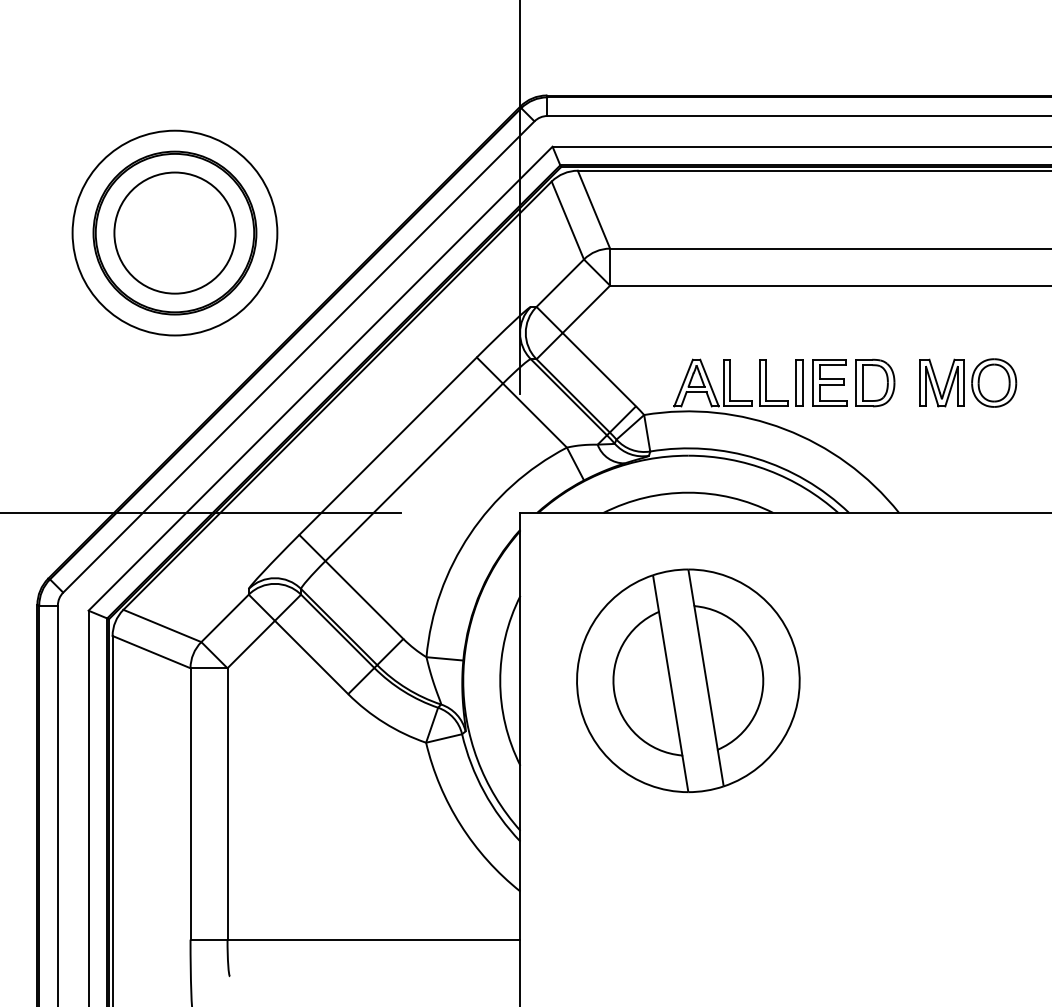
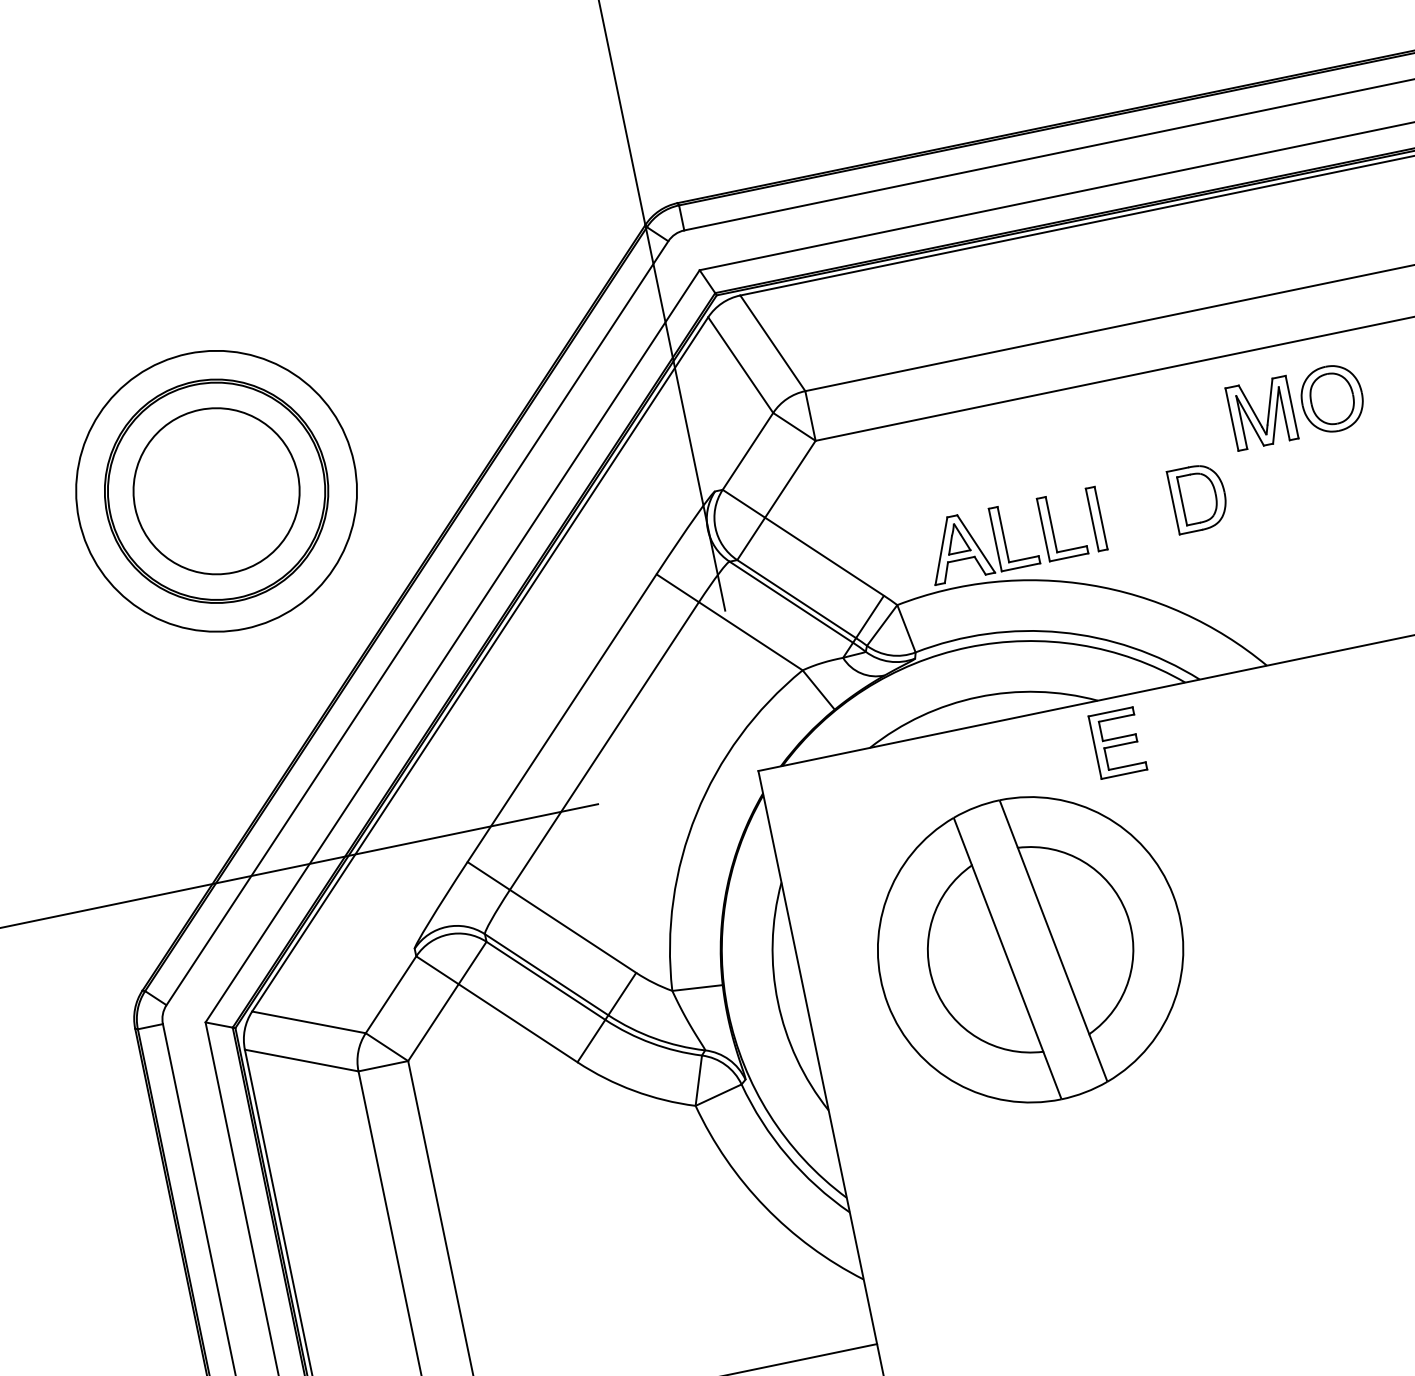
part: (829, 382) -> (1116, 742), moved
part: (968, 382) -> (1297, 405), moved

